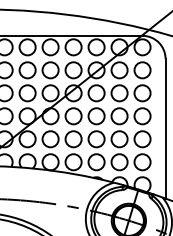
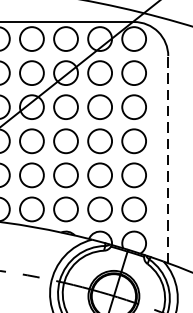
line: (165, 128) -> (168, 159), solid -> dashed

